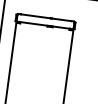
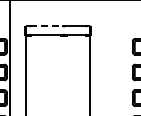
line: (36, 16) -> (47, 26), solid -> dashed

